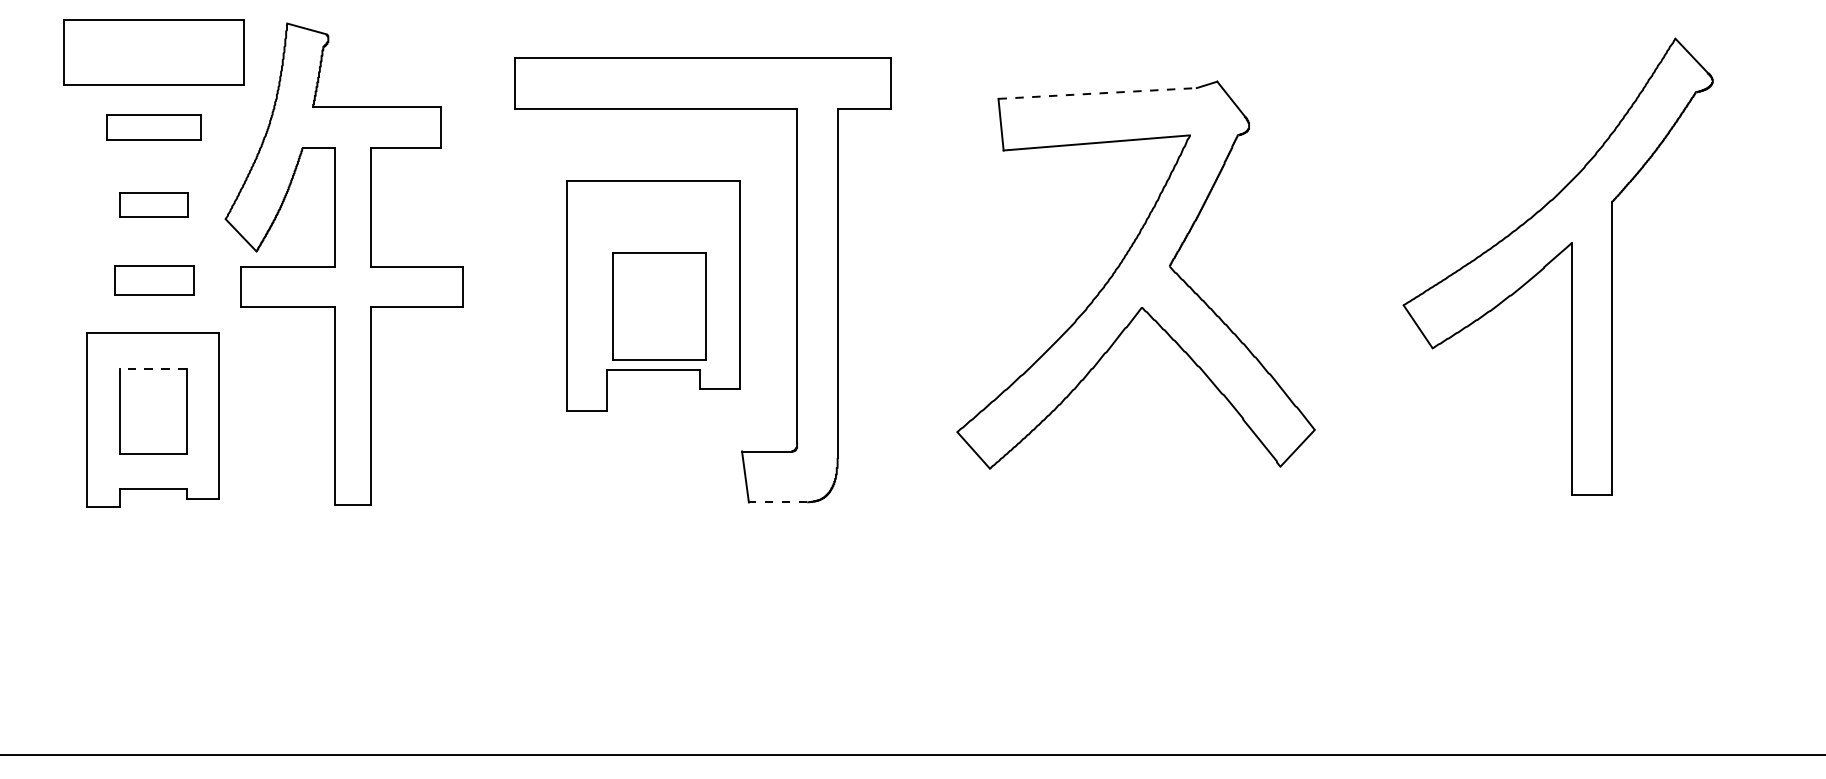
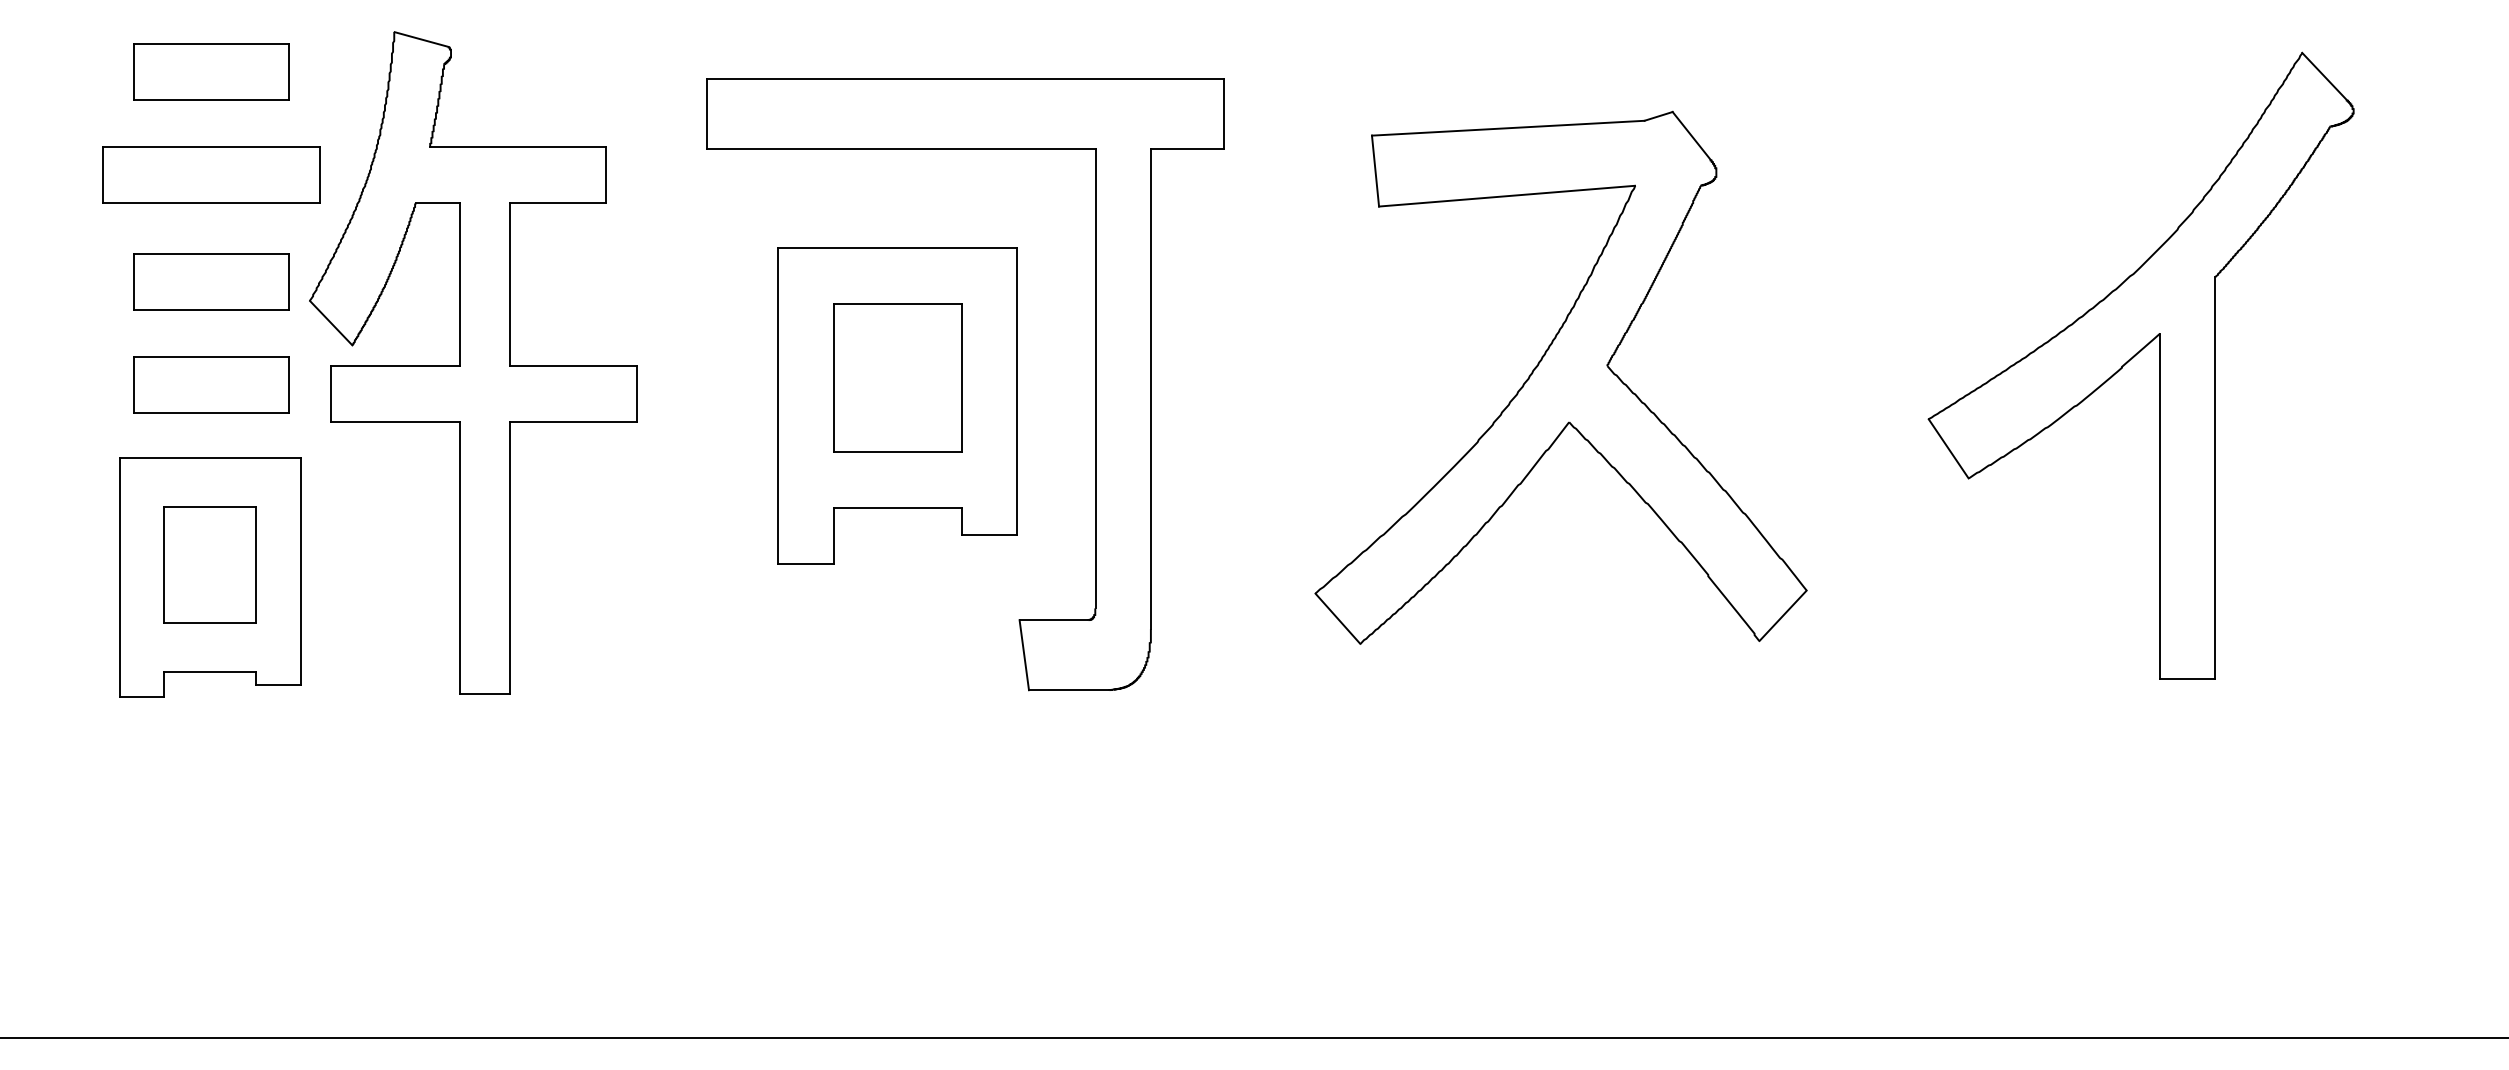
part: (154, 52) -> (211, 71), size x0.62
line: (1097, 93) -> (1508, 128), dashed -> solid
part: (154, 127) -> (211, 174), size x1.67
part: (154, 205) -> (211, 281), size x1.67
part: (154, 279) -> (211, 384), size x1.43
part: (659, 306) -> (897, 377), moved
line: (153, 368) -> (210, 506), dashed -> solid
line: (777, 502) -> (1068, 690), dashed -> solid

